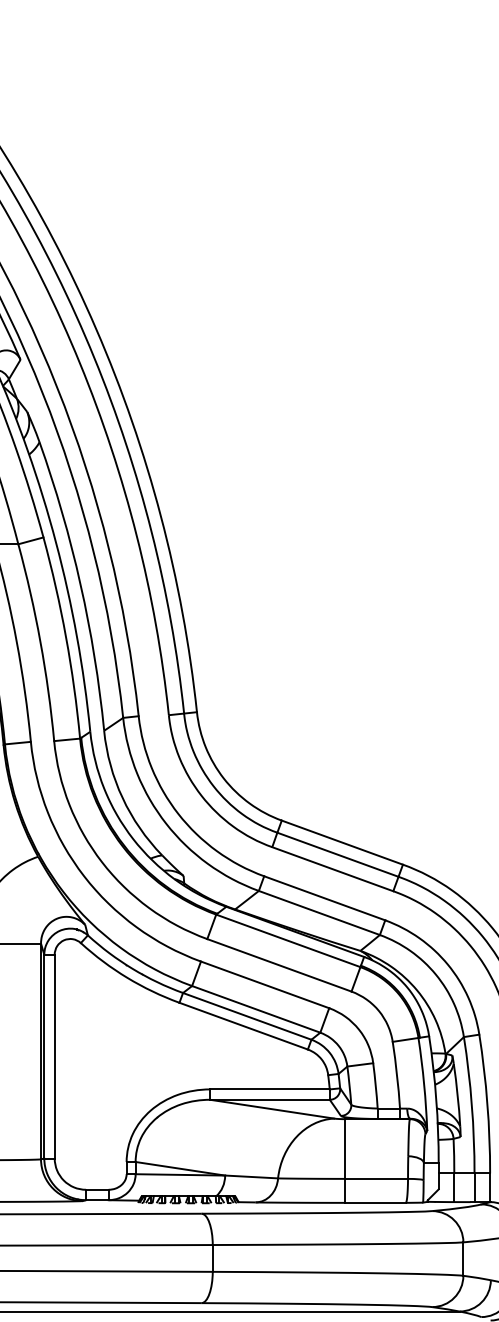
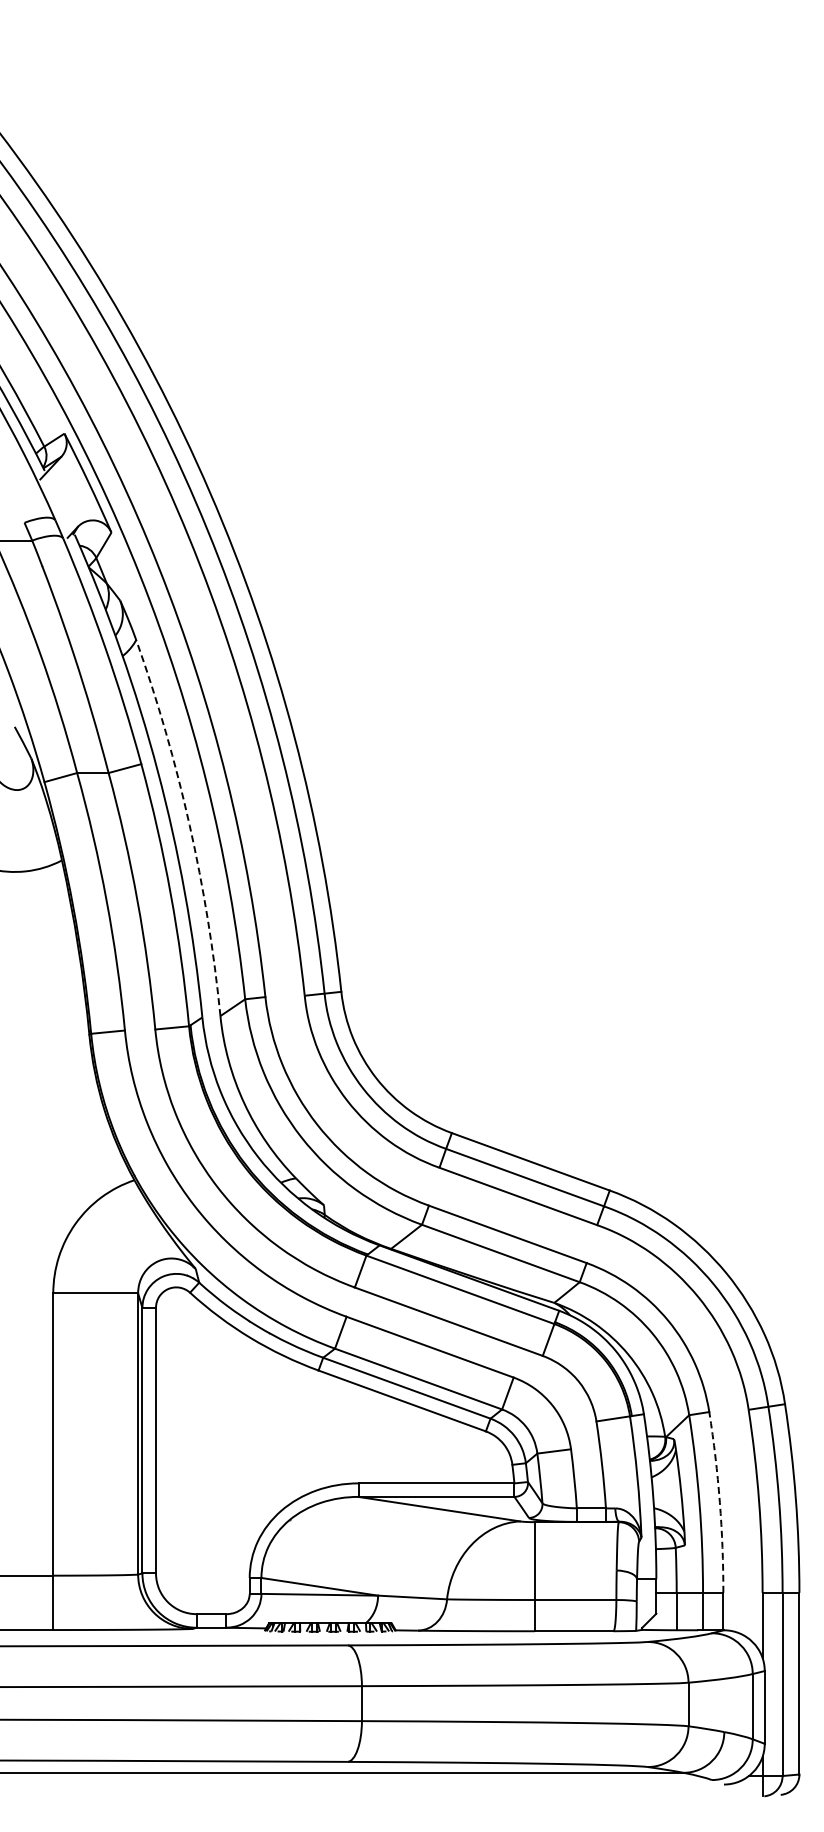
arc: (80, 584) -> (189, 825), solid -> dashed
arc: (487, 1104) -> (719, 1502), solid -> dashed

